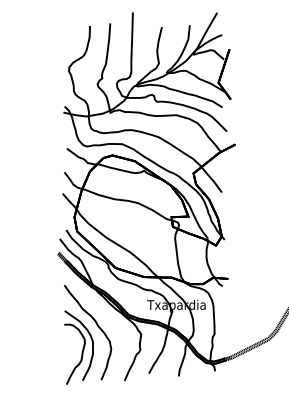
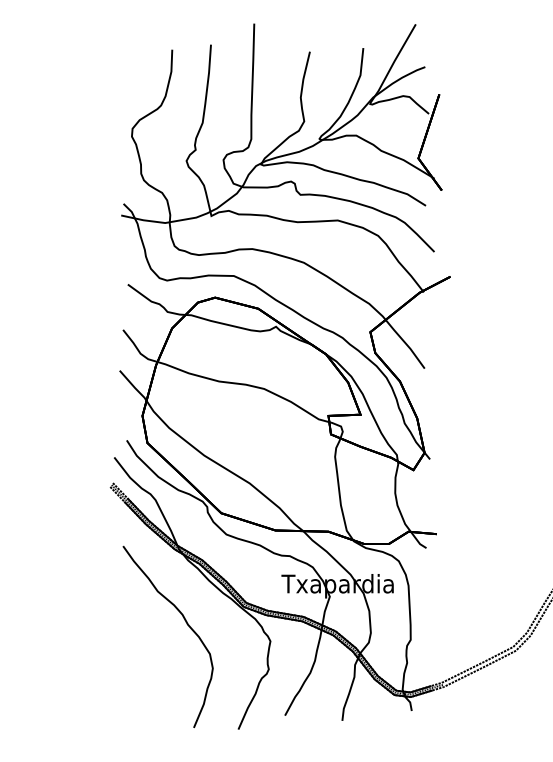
part: (78, 347) -> (150, 665), removed

